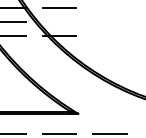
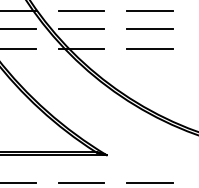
line: (109, 7) -> (149, 10), added
line: (109, 20) -> (149, 28), added
line: (59, 21) -> (81, 29), added
line: (109, 35) -> (149, 48), added

